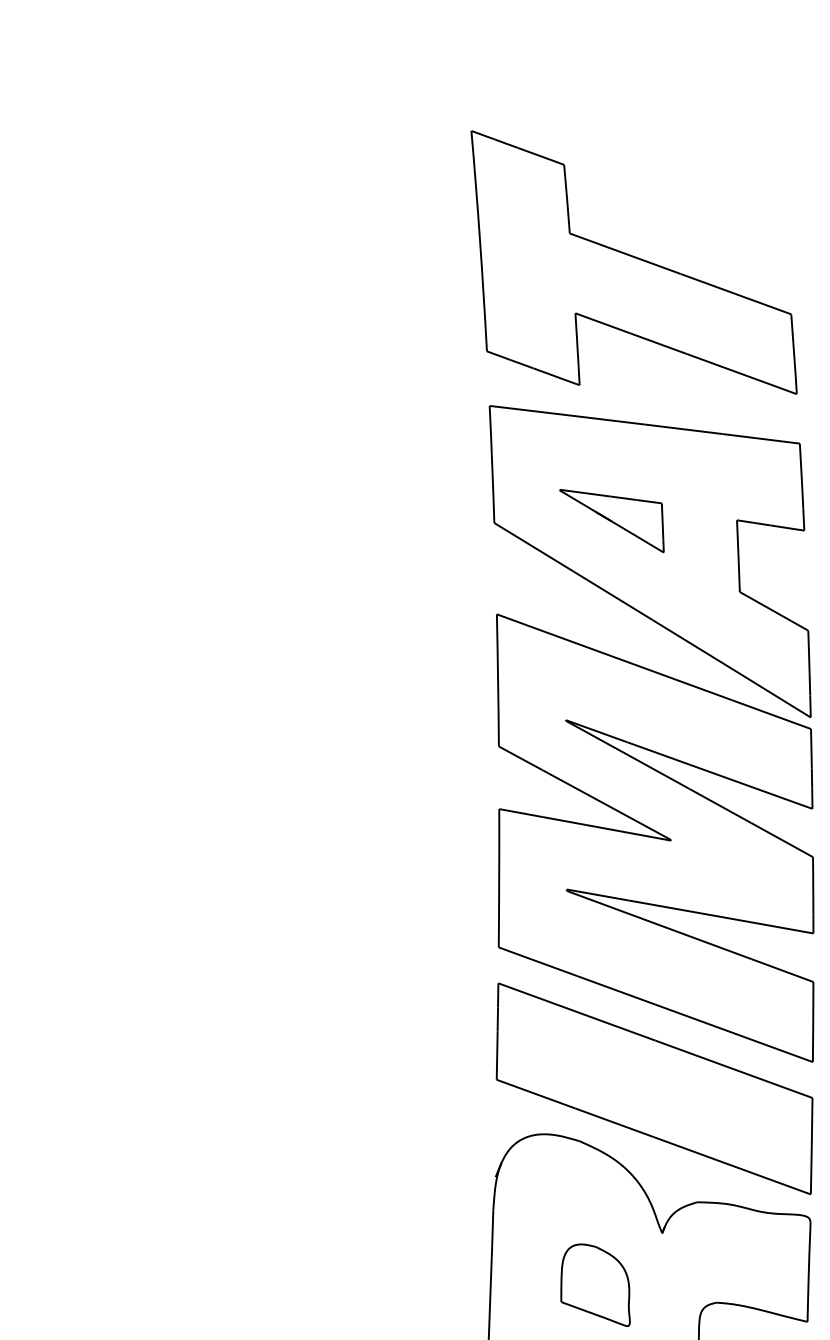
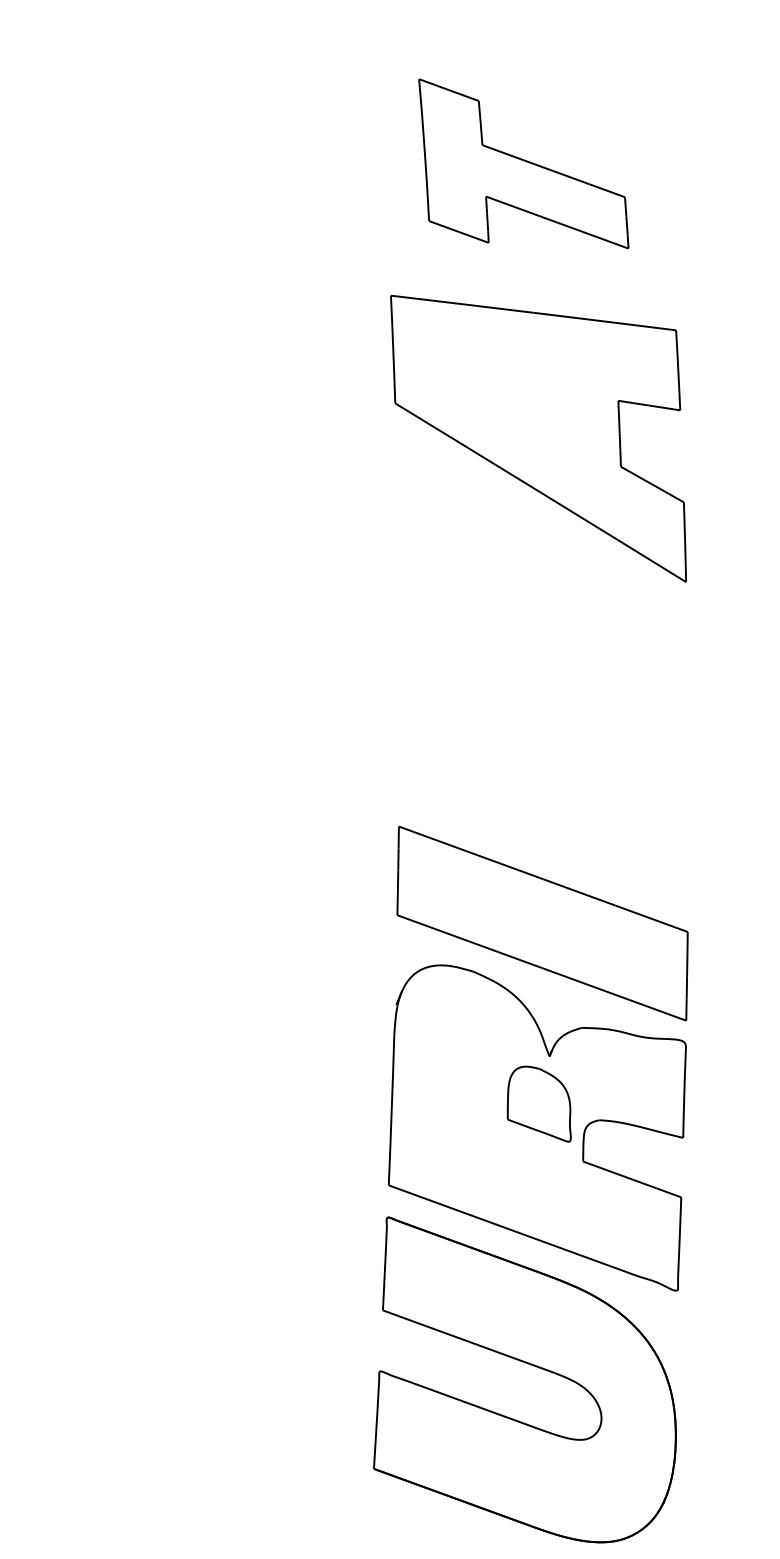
part: (633, 262) -> (523, 163), size x0.7
part: (611, 521) -> (502, 401), removed
part: (654, 837) -> (542, 692), removed
part: (594, 1284) -> (538, 1103), moved

